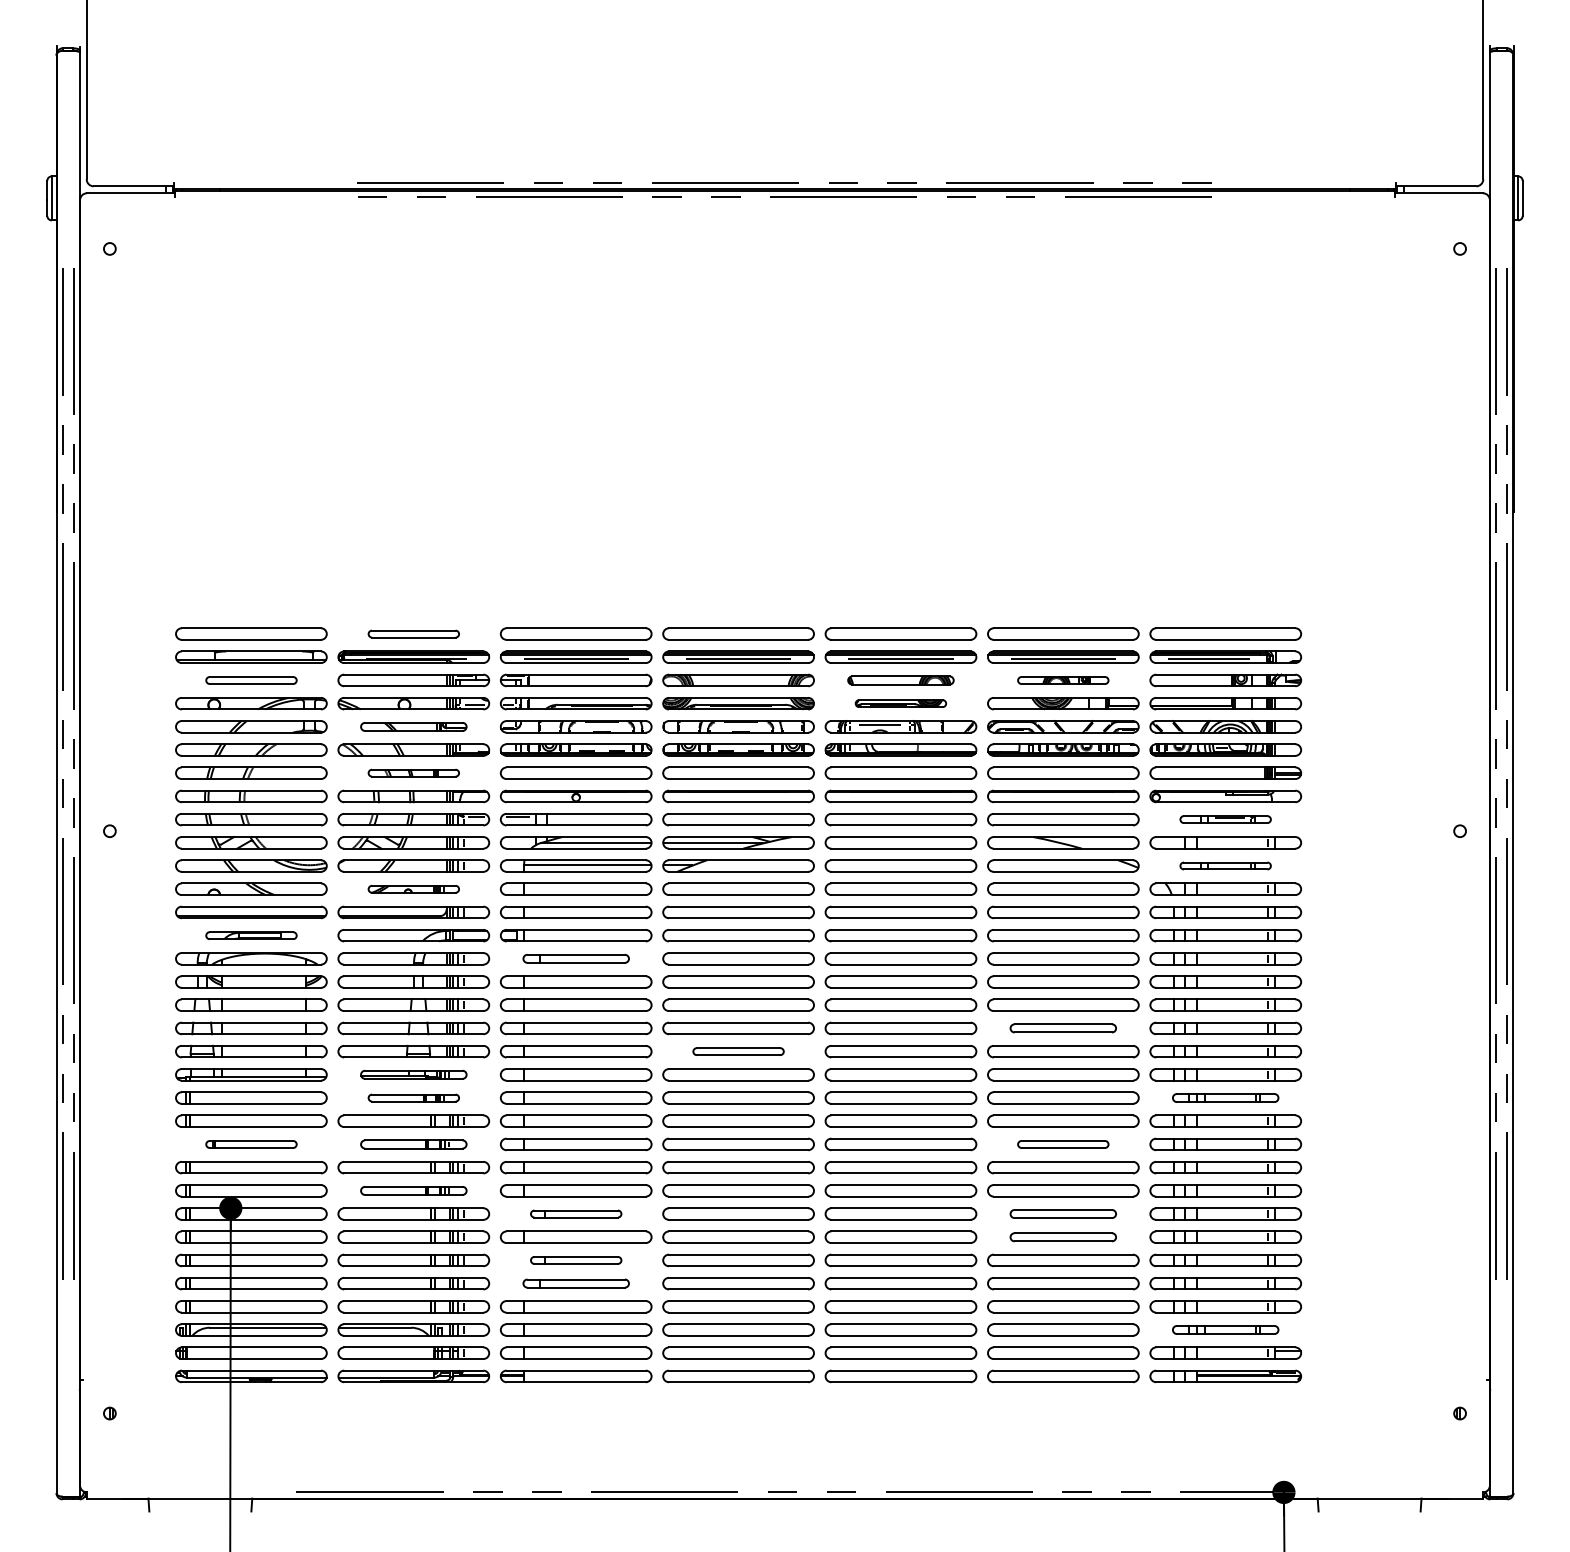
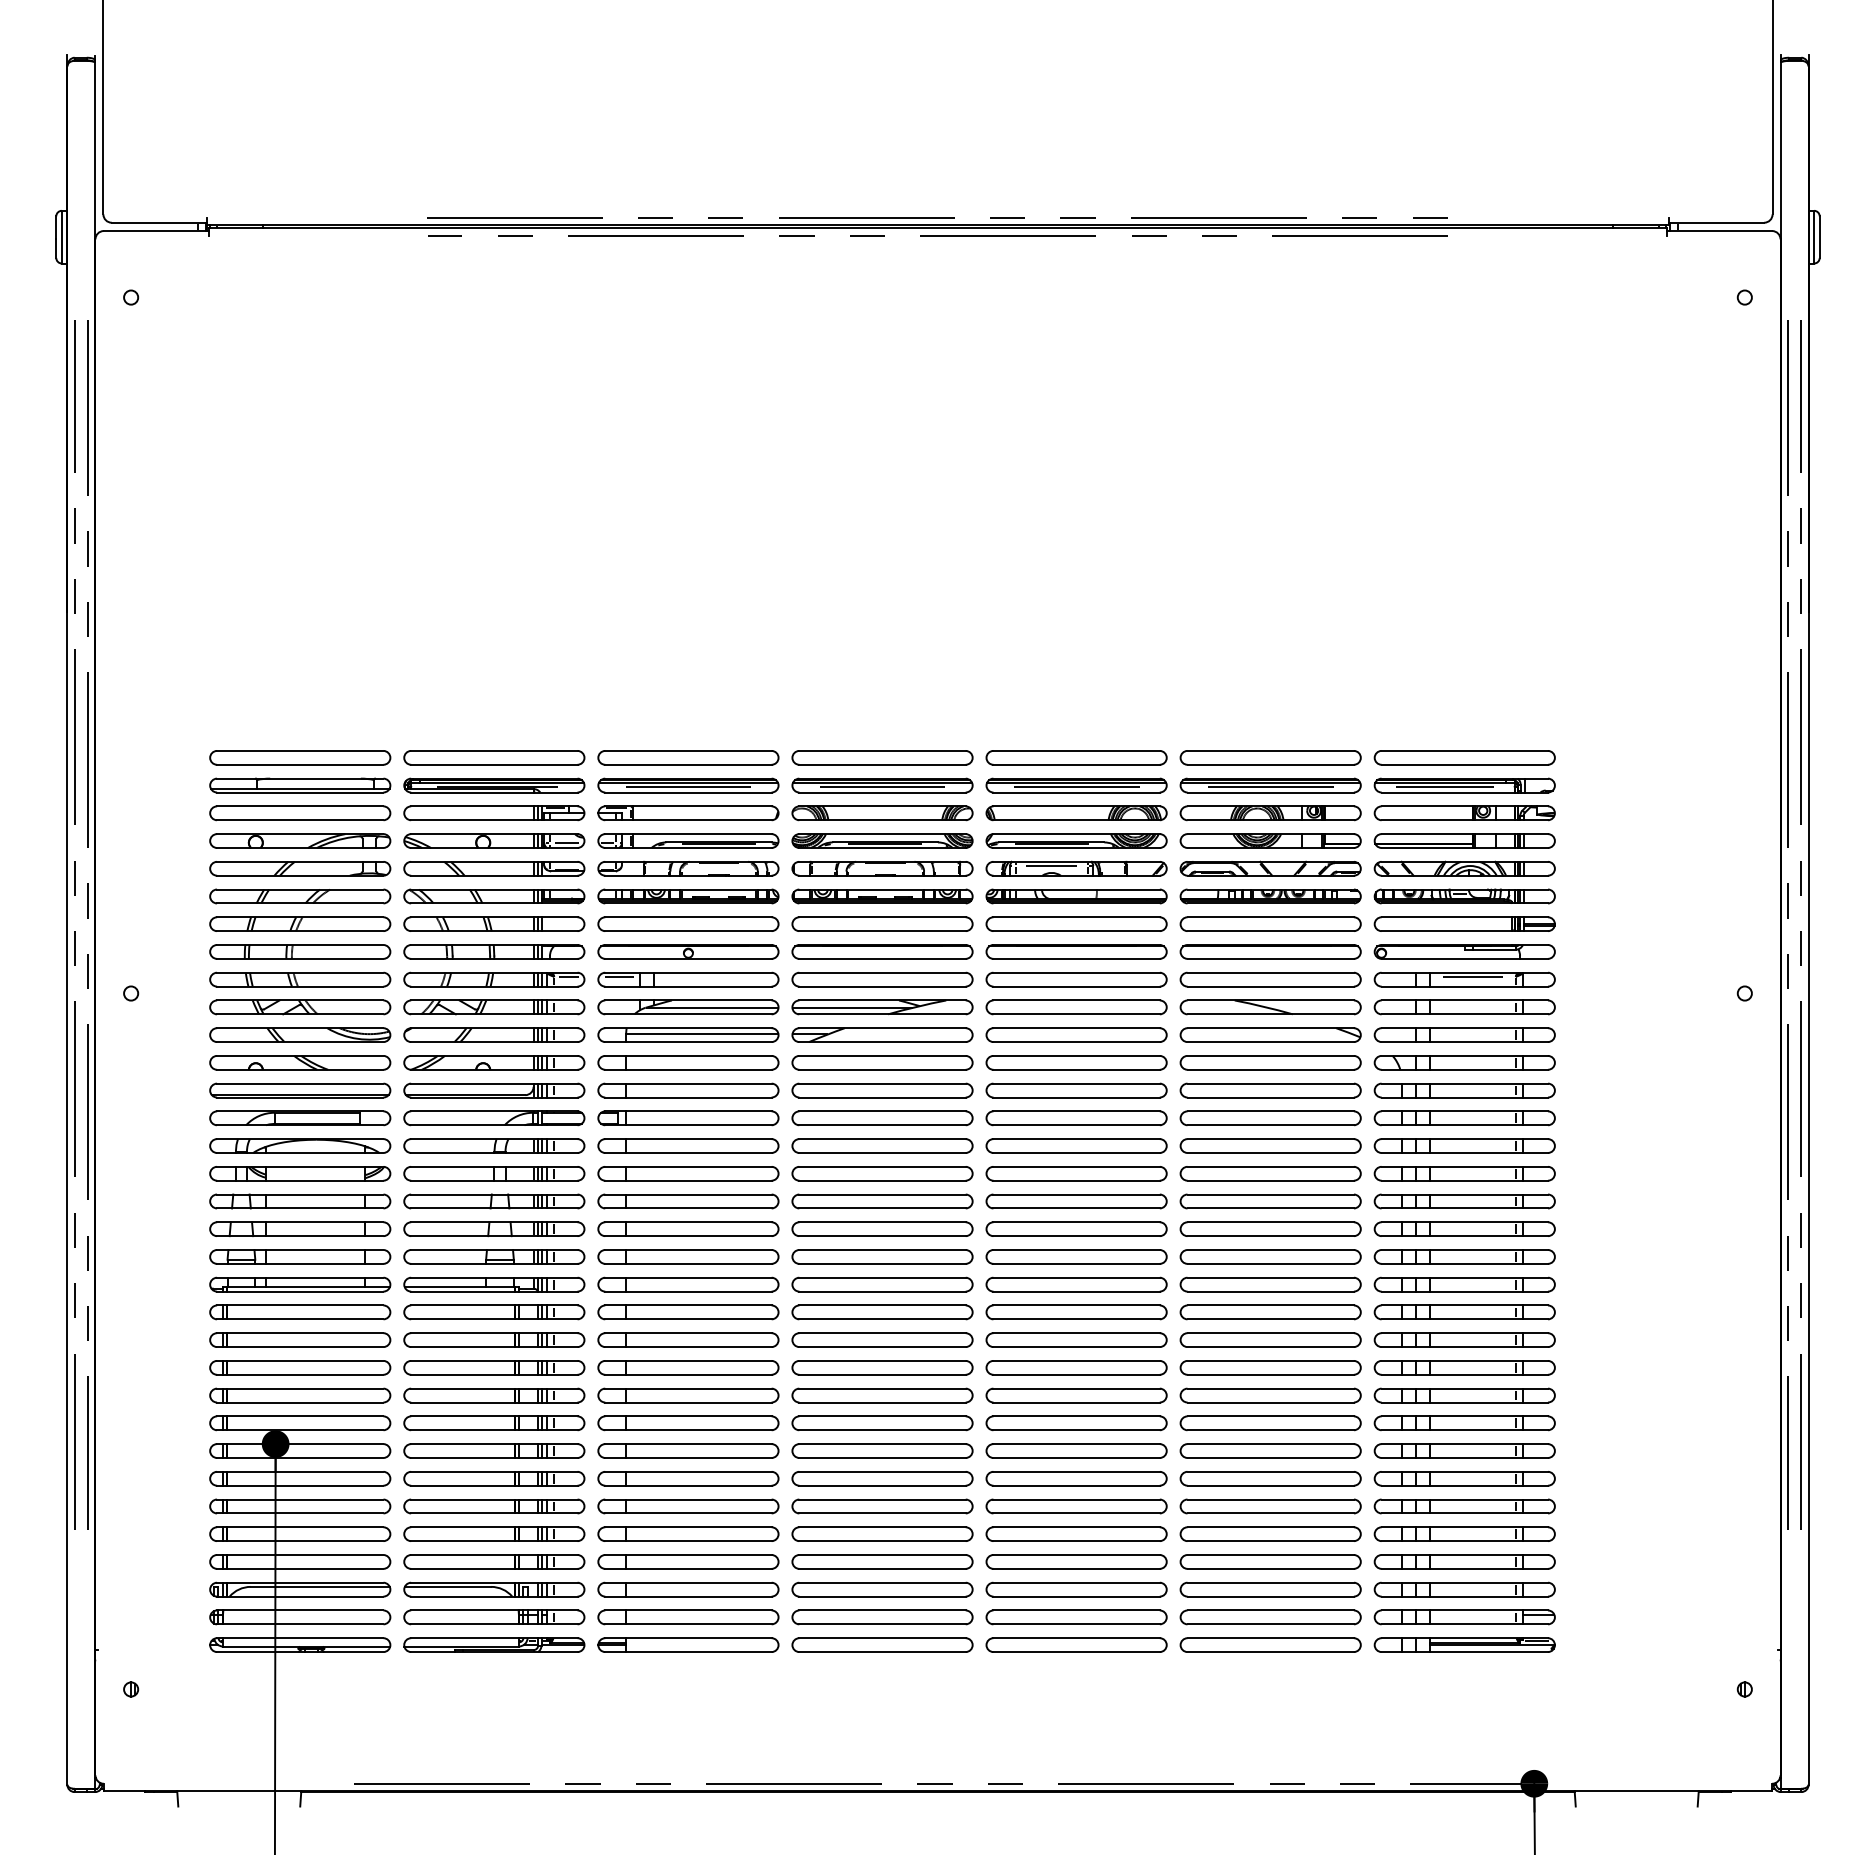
part: (413, 633) -> (494, 757), size x1.67
part: (251, 680) -> (300, 813), size x1.67
part: (900, 680) -> (1076, 813), size x1.43
part: (1063, 680) -> (1270, 813), size x1.67
part: (900, 703) -> (1076, 840), size x1.67
part: (413, 726) -> (494, 868), size x1.43
part: (413, 772) -> (494, 923), size x1.67
part: (1225, 819) -> (1464, 979), size x1.67
part: (1225, 865) -> (1464, 1034), size x1.67
part: (413, 888) -> (494, 1062), size x1.67
part: (251, 935) -> (300, 1118), size x1.67
part: (576, 958) -> (688, 1145), size x1.43
part: (1063, 1027) -> (1270, 1228), size x1.43
part: (738, 1051) -> (882, 1256), size x1.67
part: (413, 1074) -> (494, 1284), size x1.43
part: (413, 1098) -> (494, 1312), size x1.67
part: (1225, 1098) -> (1464, 1312), size x1.43
part: (251, 1144) -> (300, 1367), size x1.67
part: (413, 1144) -> (494, 1367), size x1.43
part: (1063, 1144) -> (1270, 1367), size x1.67
part: (413, 1191) -> (494, 1423), size x1.43
part: (576, 1213) -> (688, 1450), size x1.67
part: (1063, 1213) -> (1270, 1450), size x1.43
part: (1063, 1237) -> (1270, 1478), size x1.43
part: (576, 1260) -> (688, 1506), size x1.67
part: (576, 1283) -> (688, 1533), size x1.43
part: (1225, 1329) -> (1464, 1589), size x1.43

